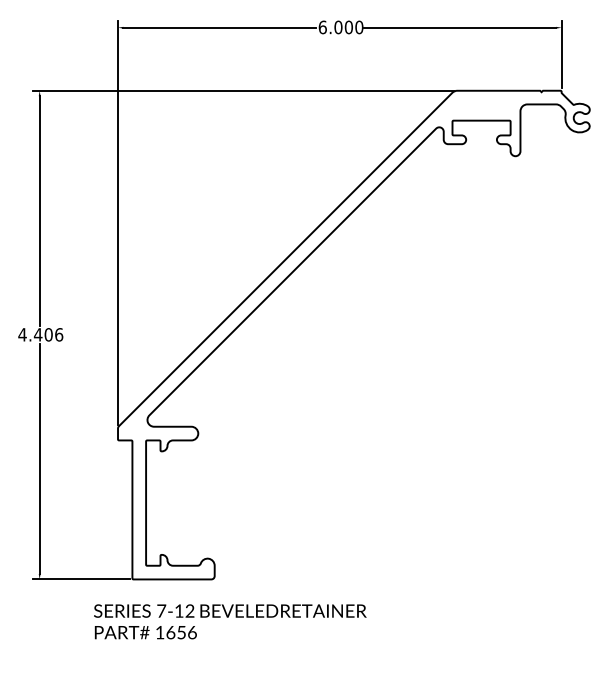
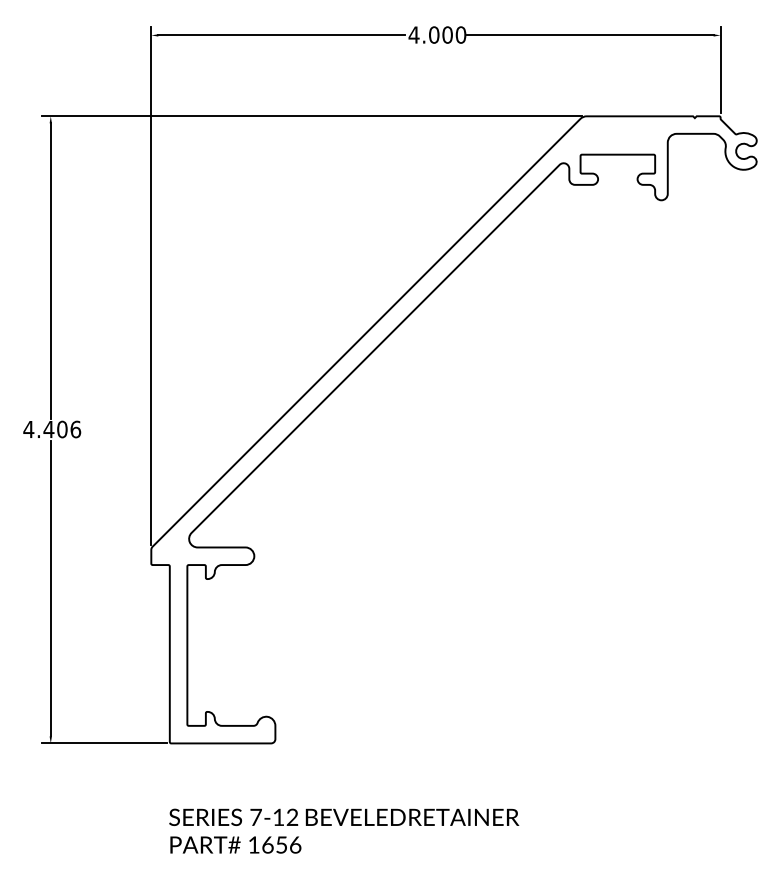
text: (322, 27) -> (413, 35), 6.000 -> 4.000
text: (230, 621) -> (344, 830), moved

